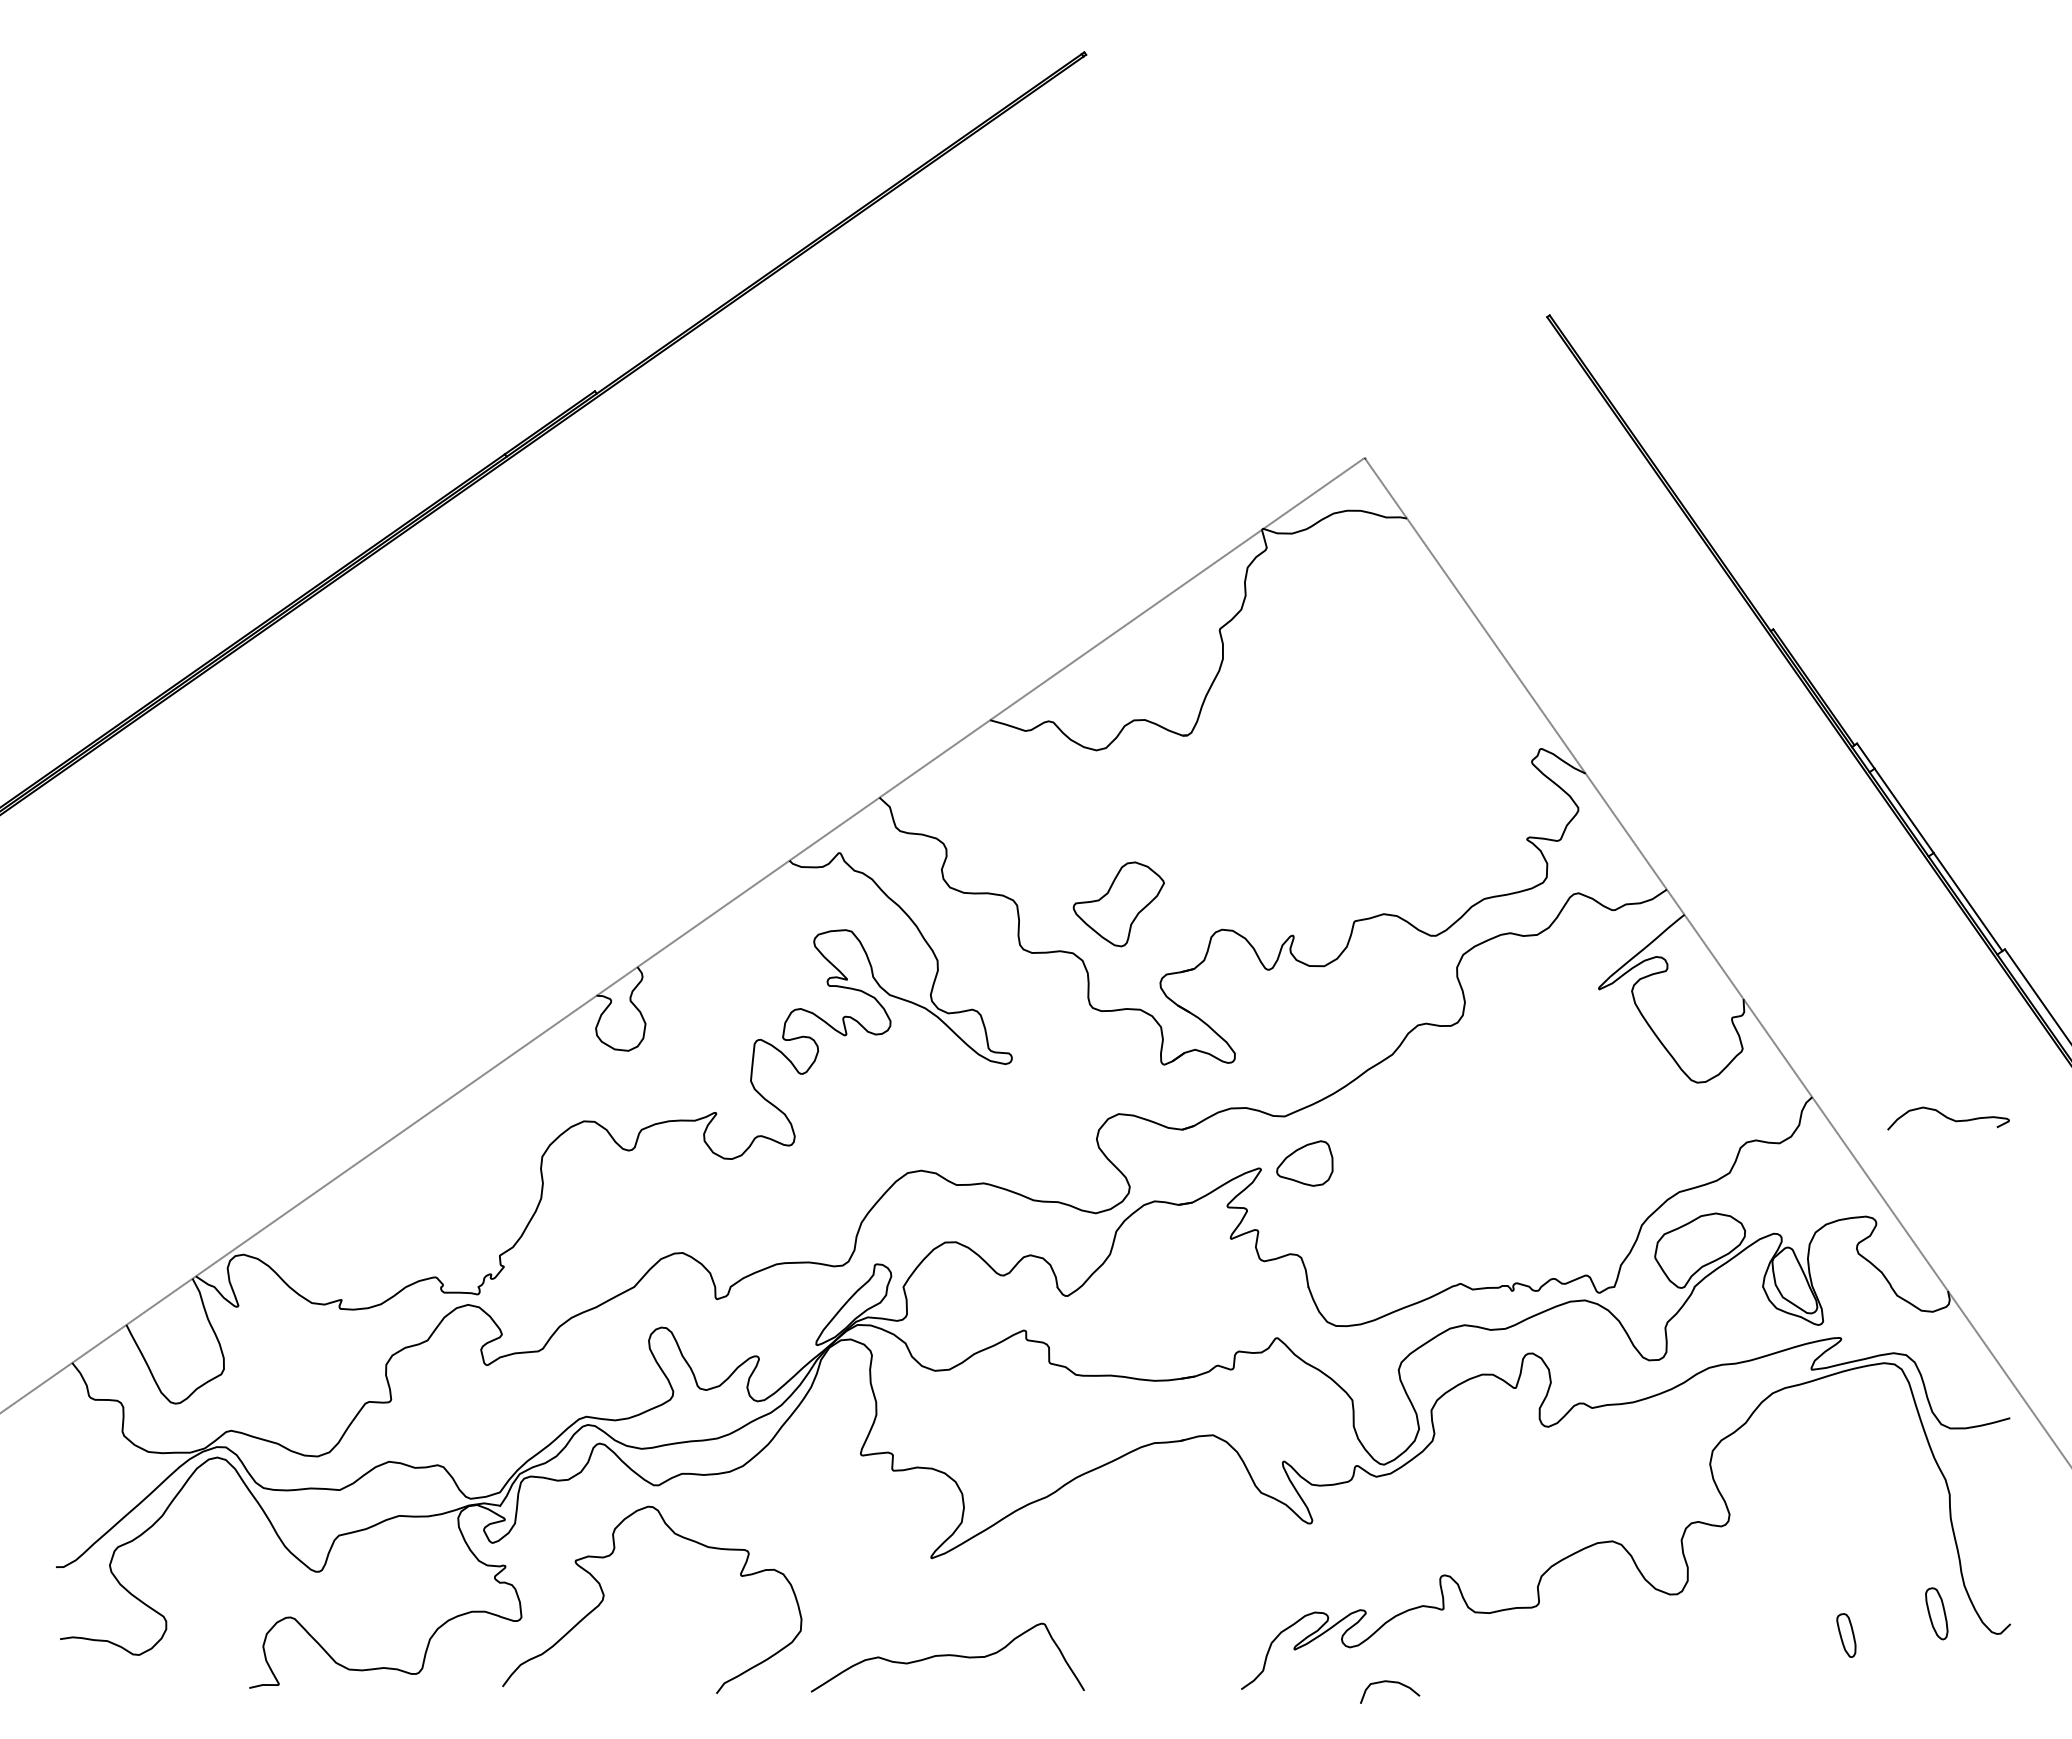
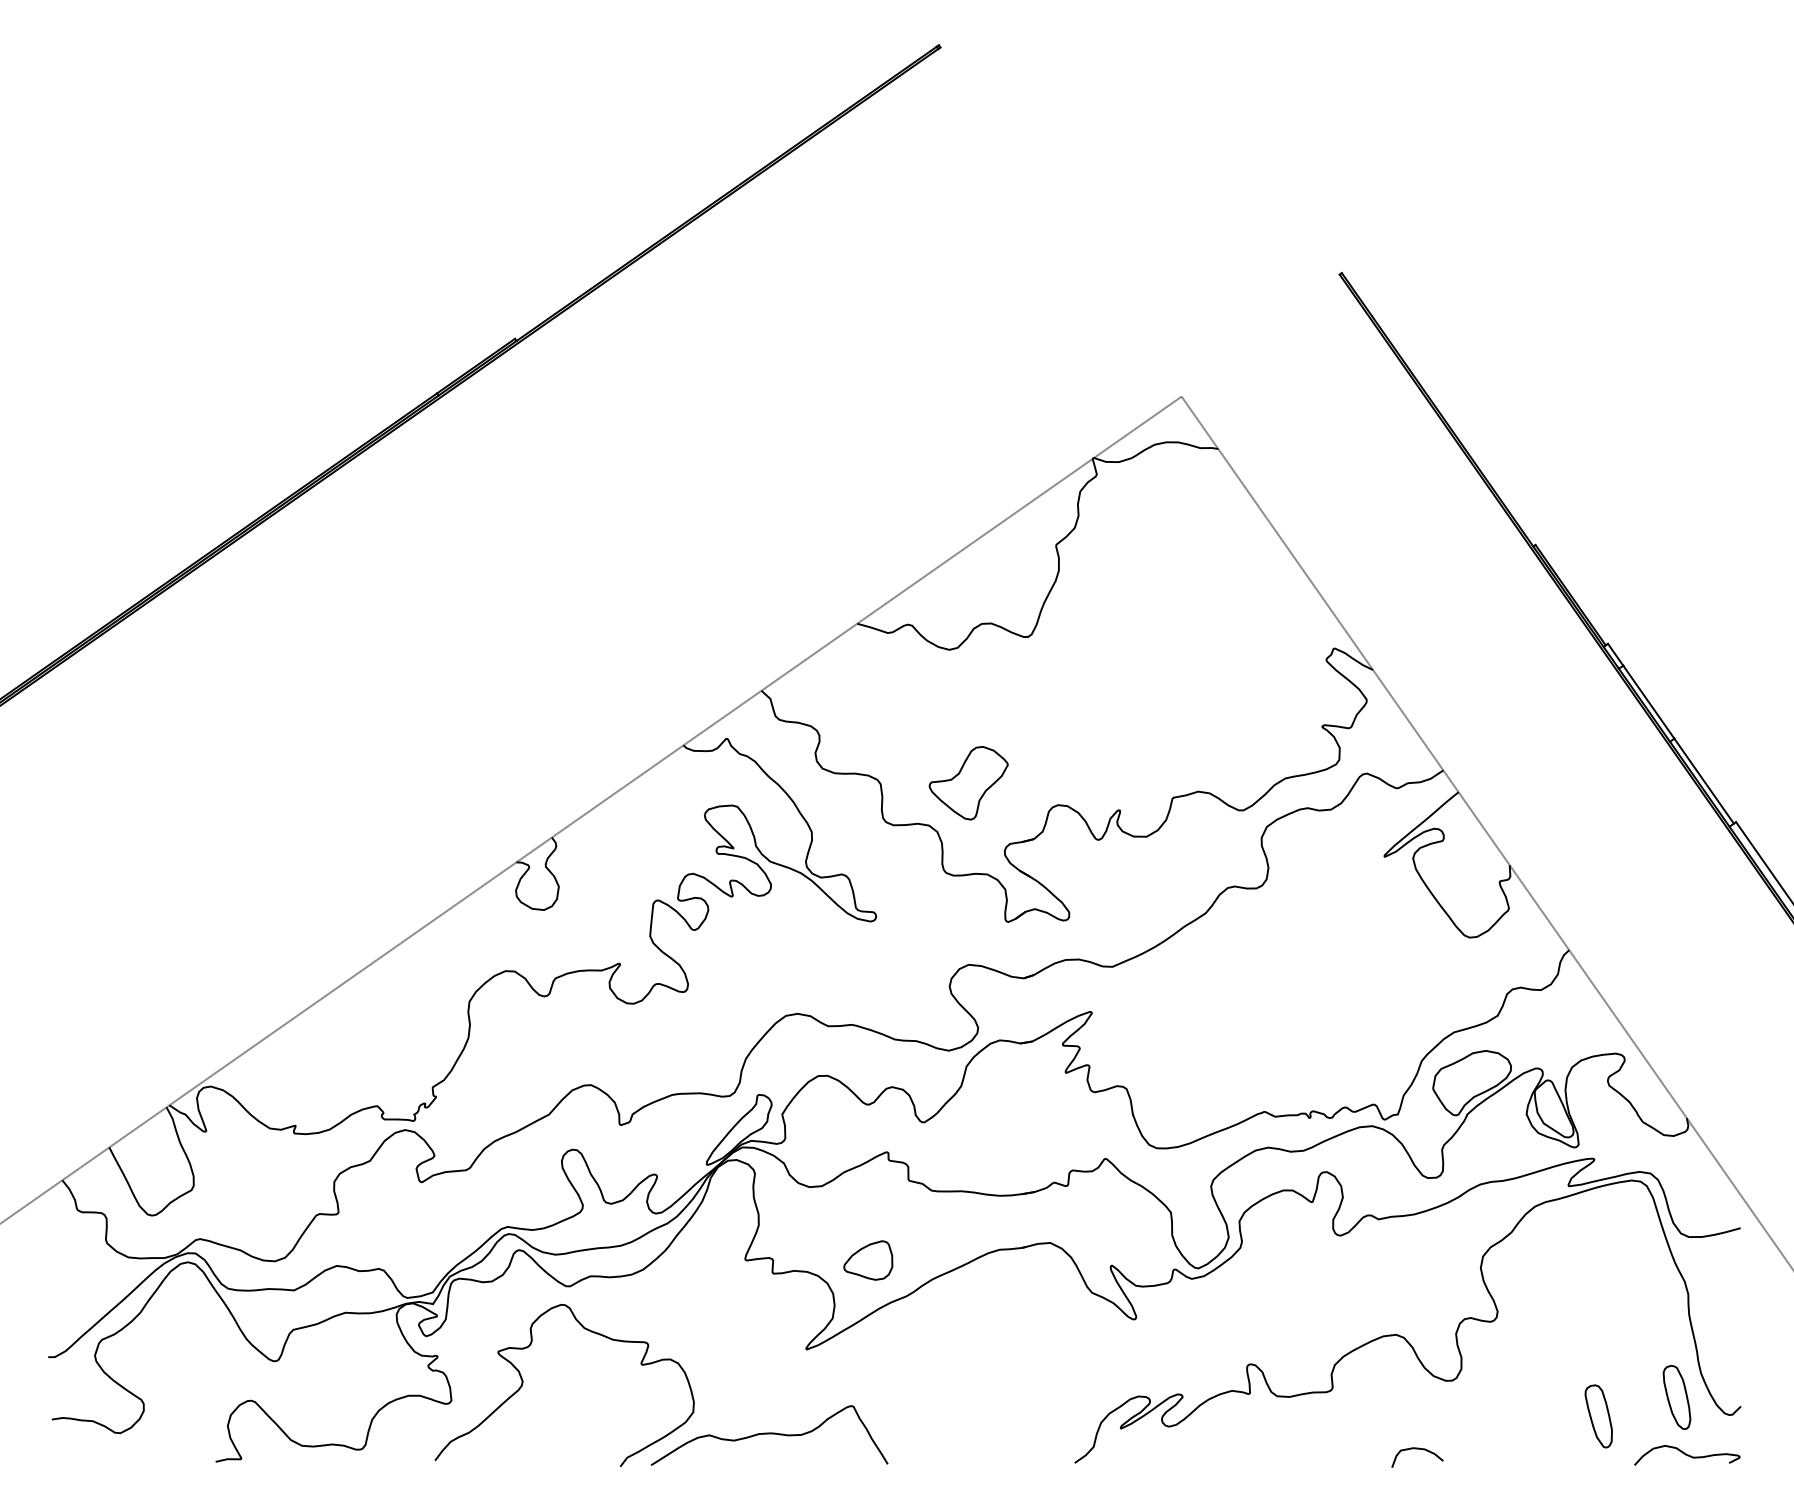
curve: (1948, 1118) -> (1687, 1455), moved
part: (1304, 1163) -> (867, 1260), moved
part: (1936, 1613) -> (1676, 1397), size x1.43
part: (1846, 1635) -> (1598, 1416), size x1.67
curve: (947, 1656) -> (769, 1434), moved
curve: (1394, 1683) -> (1421, 1450), moved

